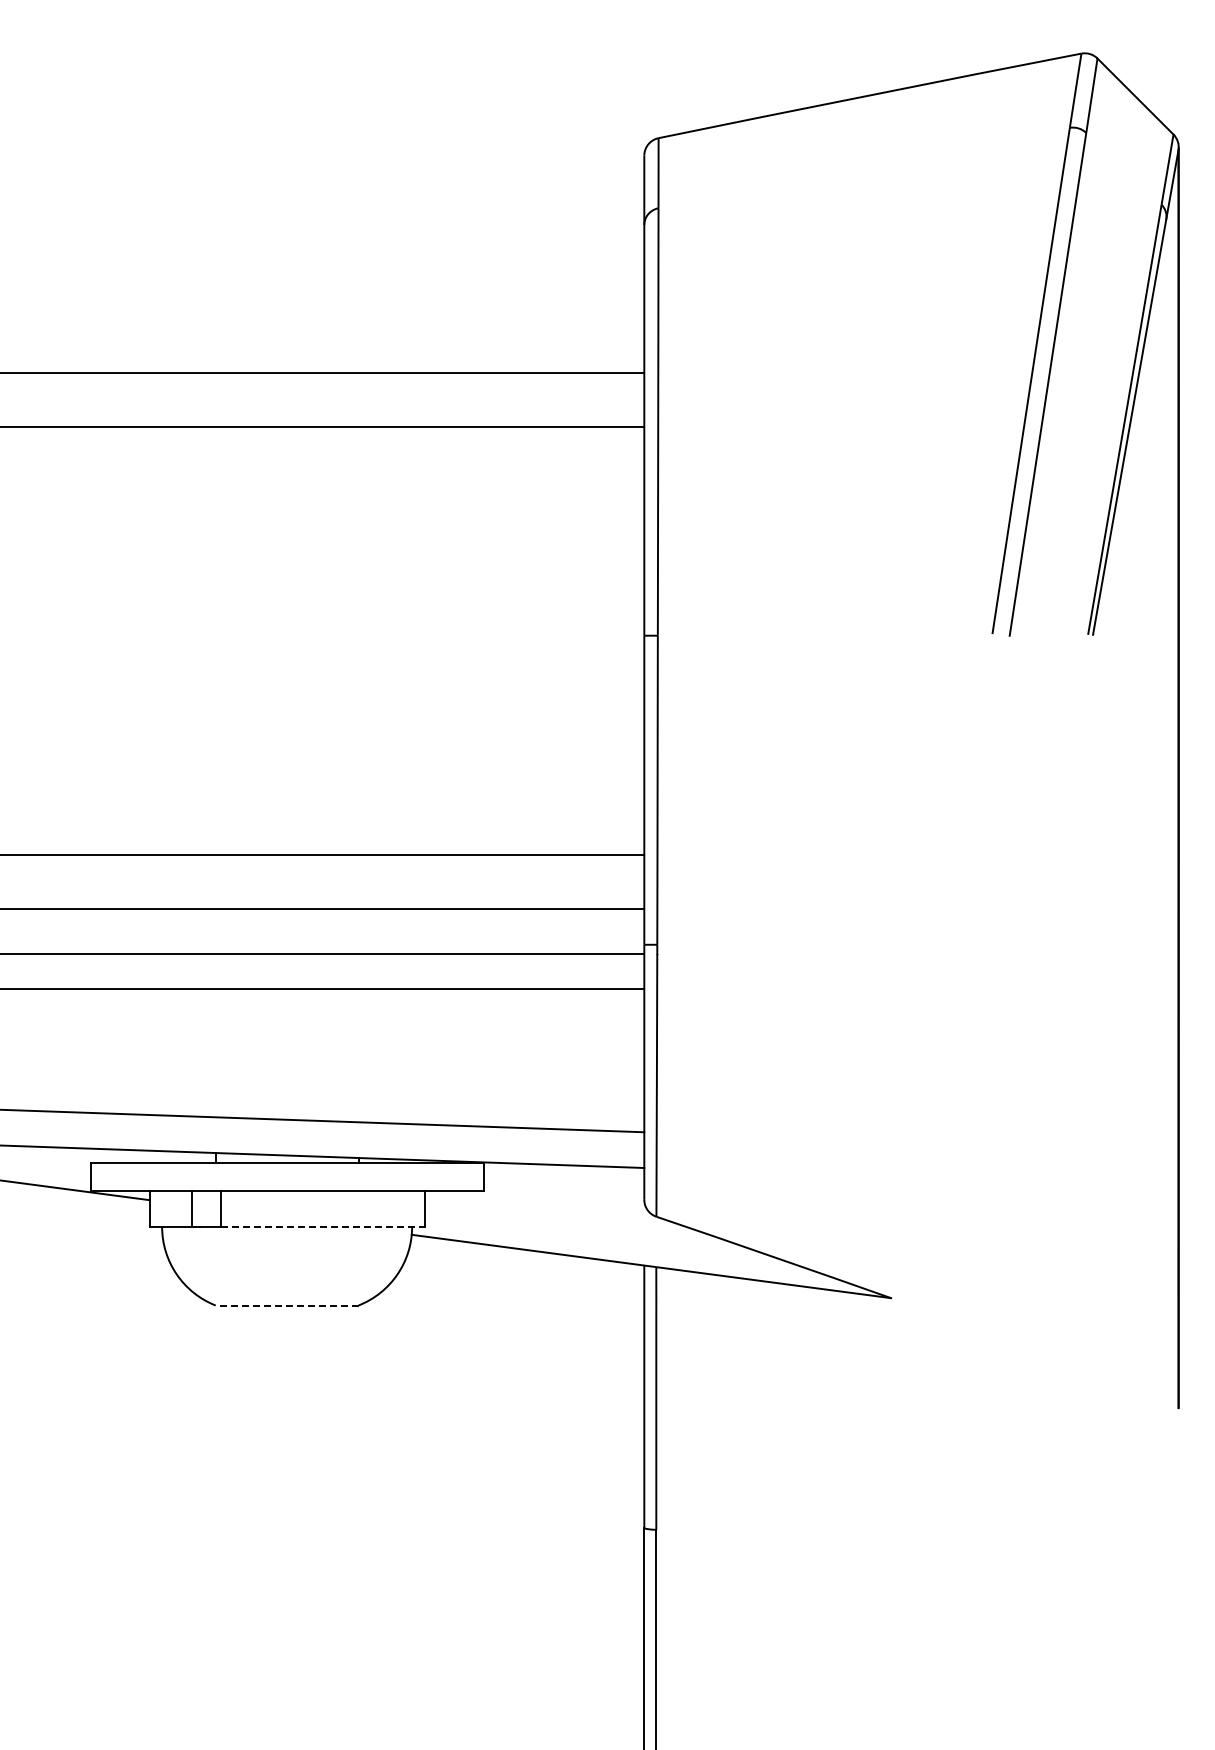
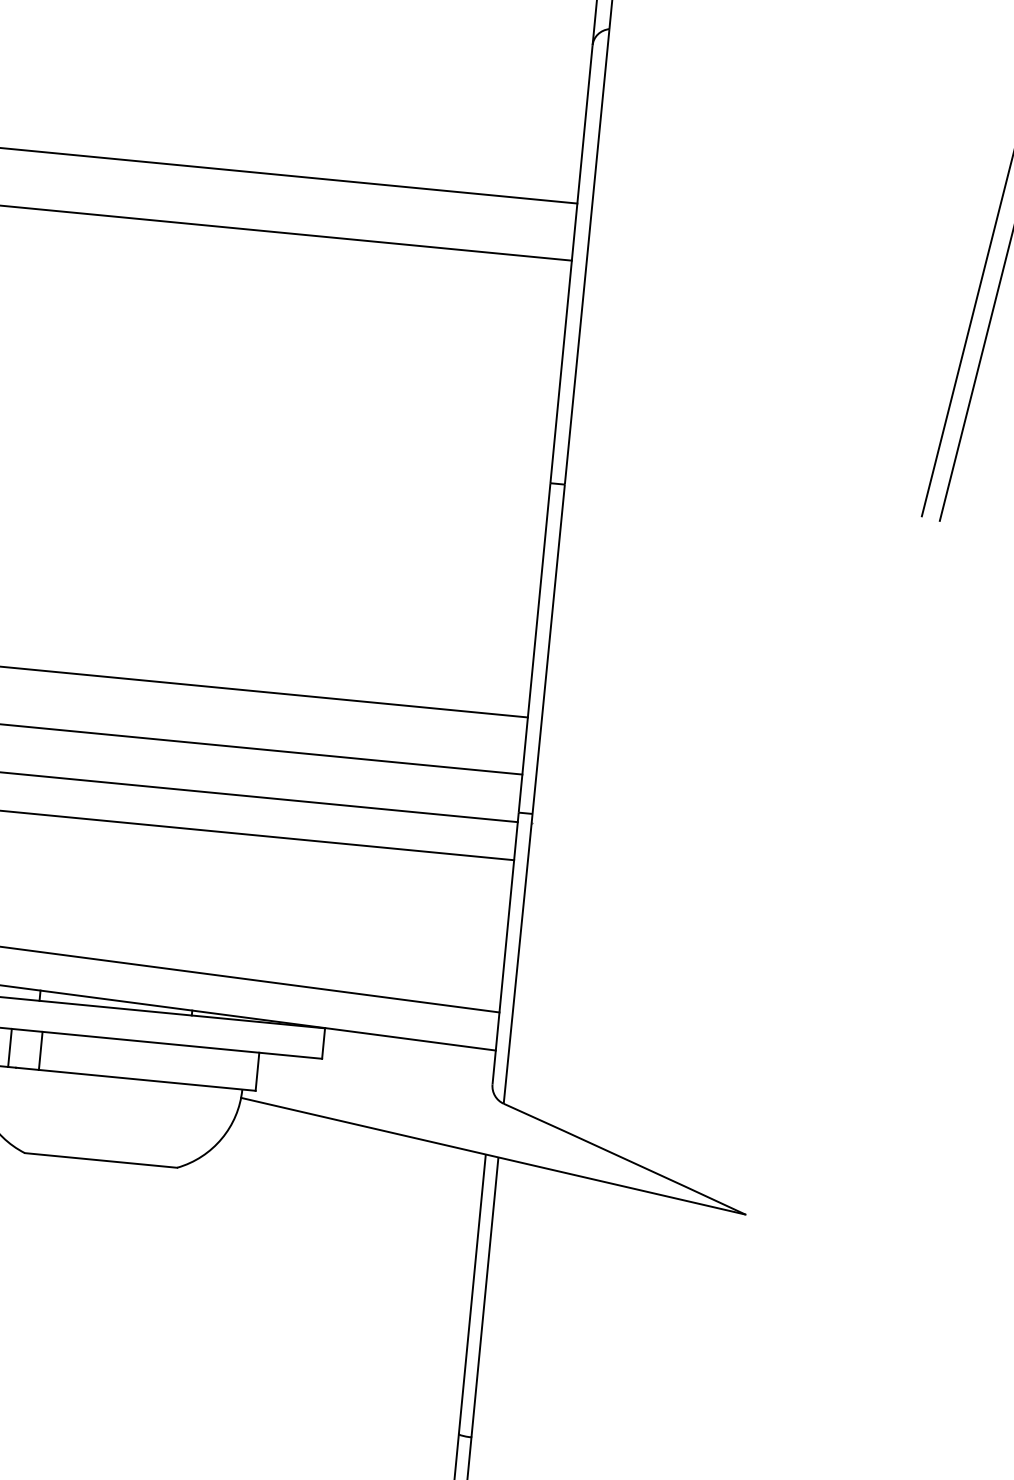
line: (322, 1226) -> (146, 1079), dashed -> solid
line: (286, 1305) -> (100, 1160), dashed -> solid

